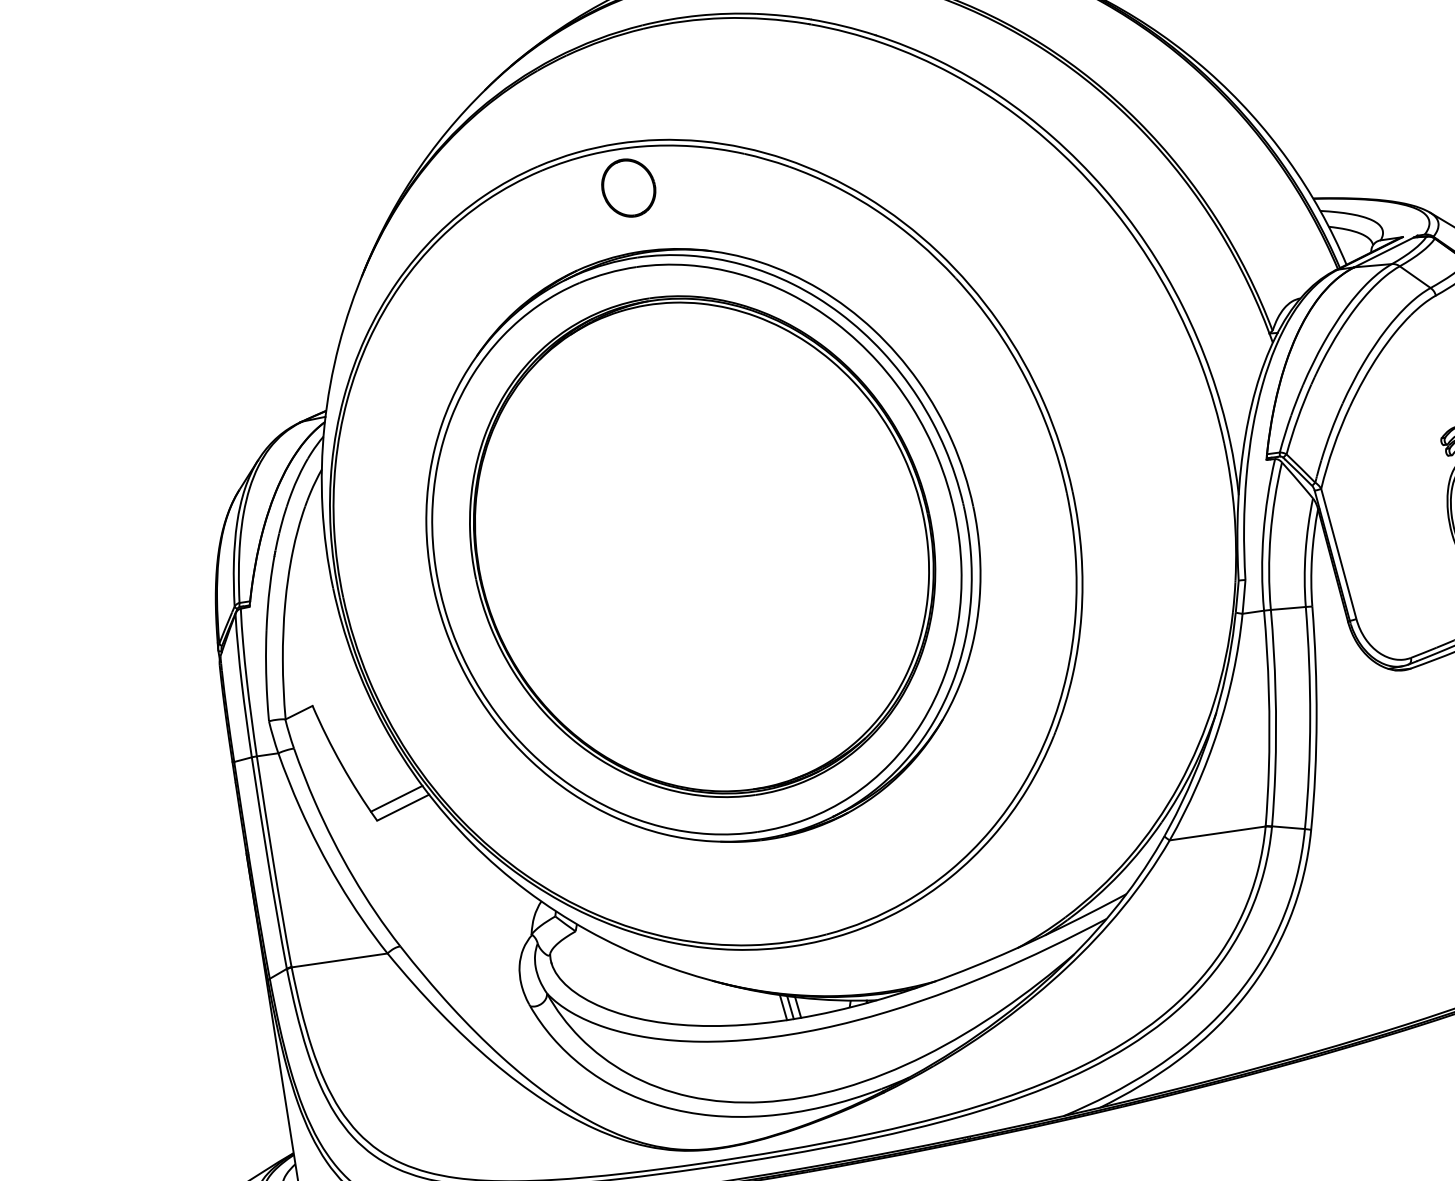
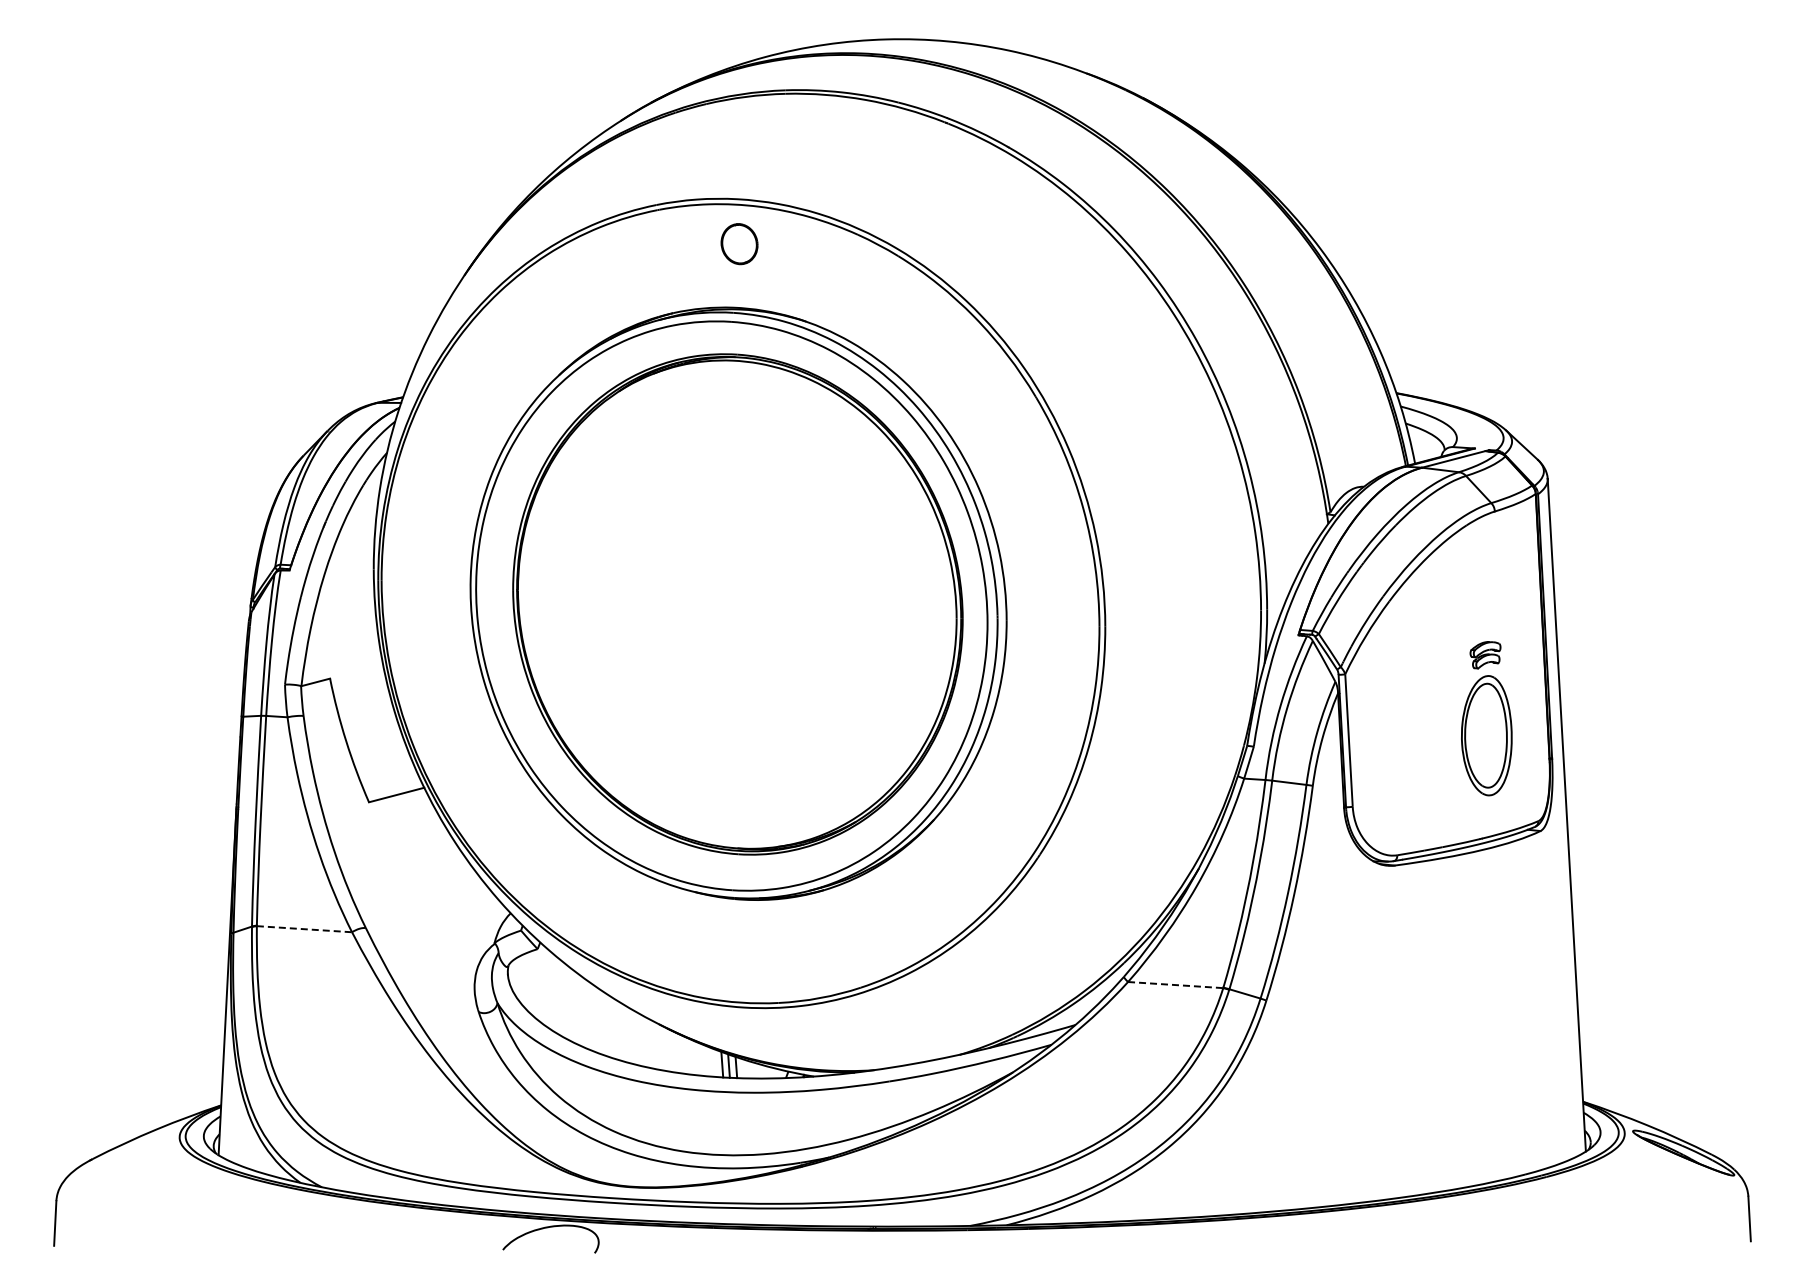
part: (628, 187) -> (739, 243), size x0.7
line: (395, 798) -> (391, 784), removed
line: (1217, 833) -> (1175, 985), solid -> dashed
line: (339, 960) -> (304, 929), solid -> dashed

